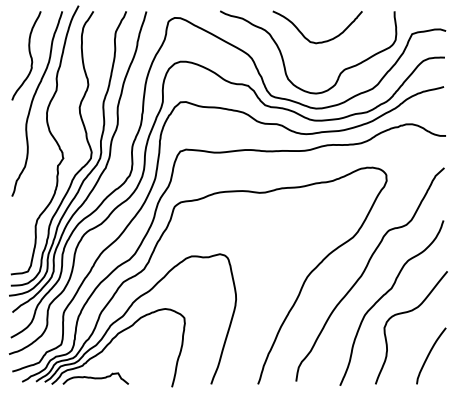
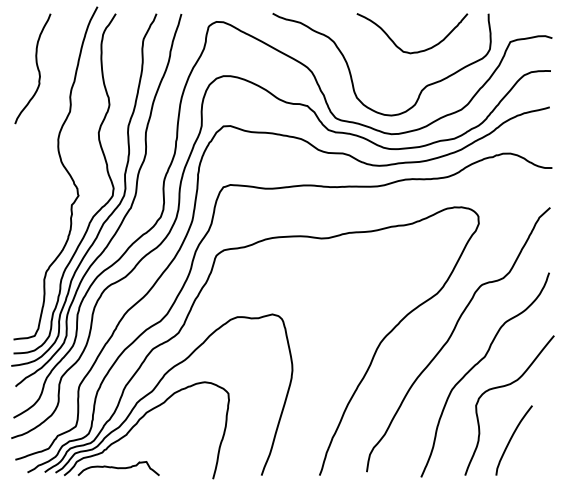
curve: (318, 41) -> (413, 51), moved
curve: (32, 103) -> (40, 127), removed
curve: (430, 354) -> (512, 438), moved

